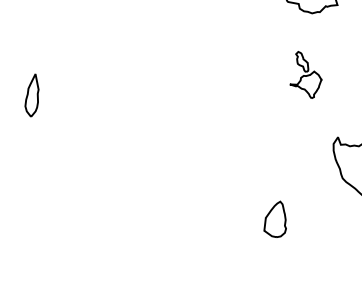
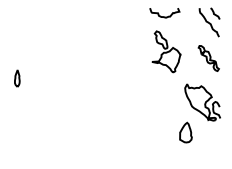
part: (306, 74) -> (166, 51), size x1.67
part: (33, 95) -> (17, 78), size x0.71
part: (275, 218) -> (185, 132), moved

